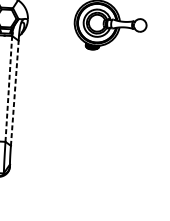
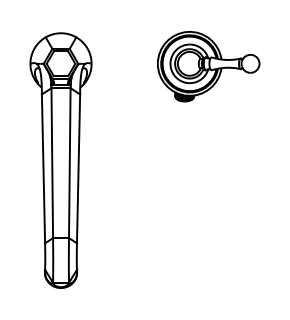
line: (8, 89) -> (69, 163), dashed -> solid
line: (14, 93) -> (78, 168), dashed -> solid

